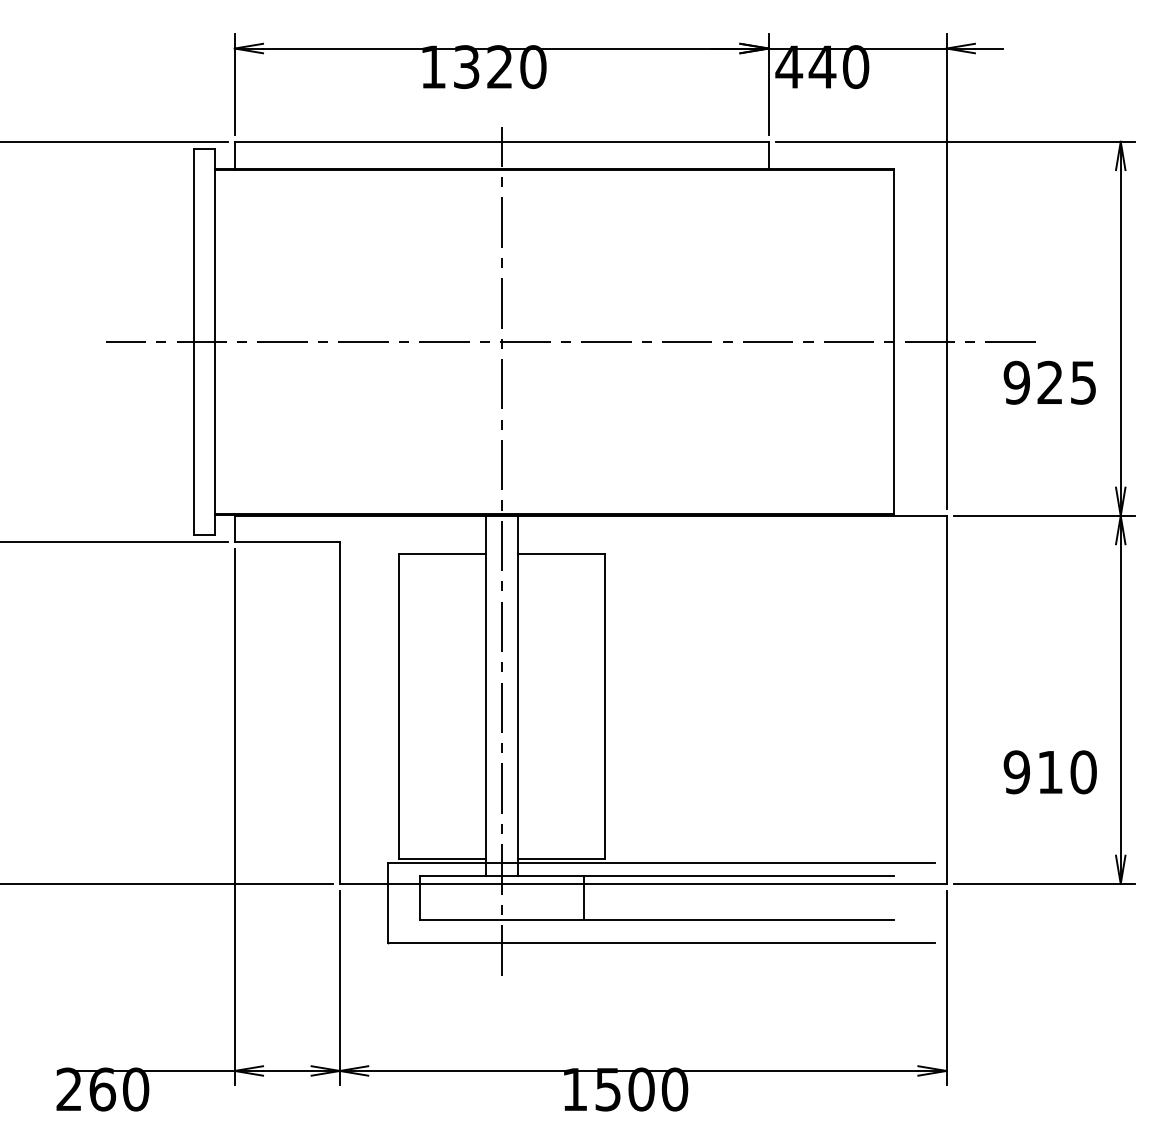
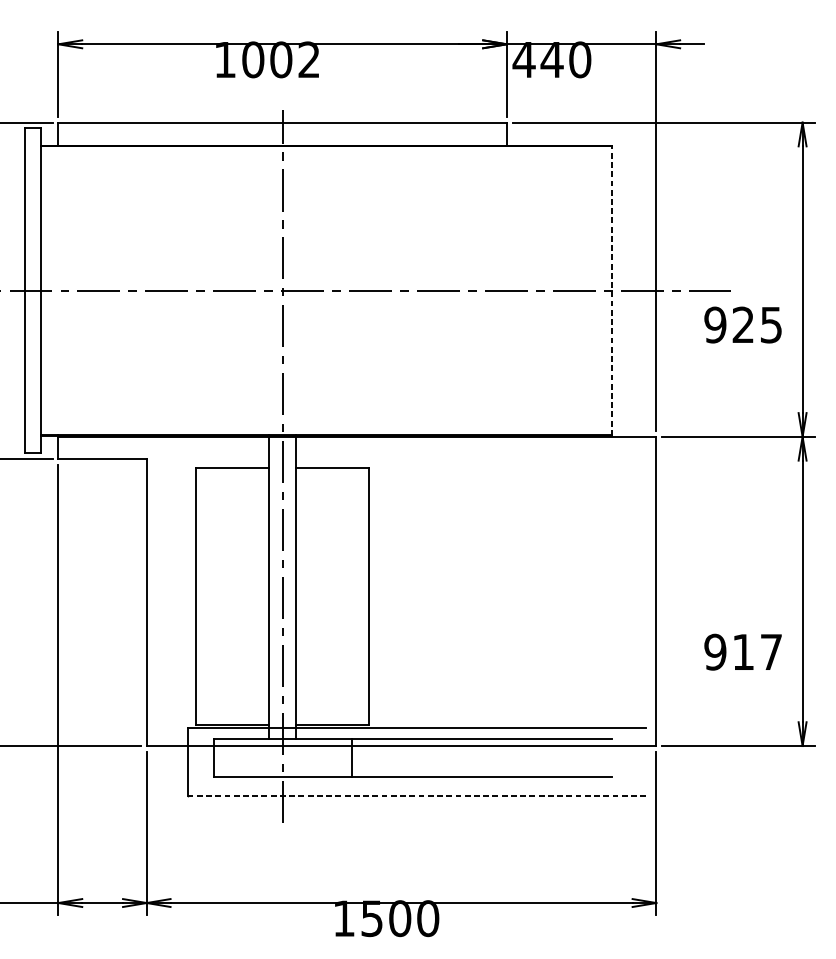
text: (499, 67) -> (280, 60), 1320 -> 1002
line: (893, 341) -> (611, 290), solid -> dashed
text: (1083, 772) -> (771, 652), 910 -> 917
line: (661, 943) -> (416, 795), solid -> dashed

